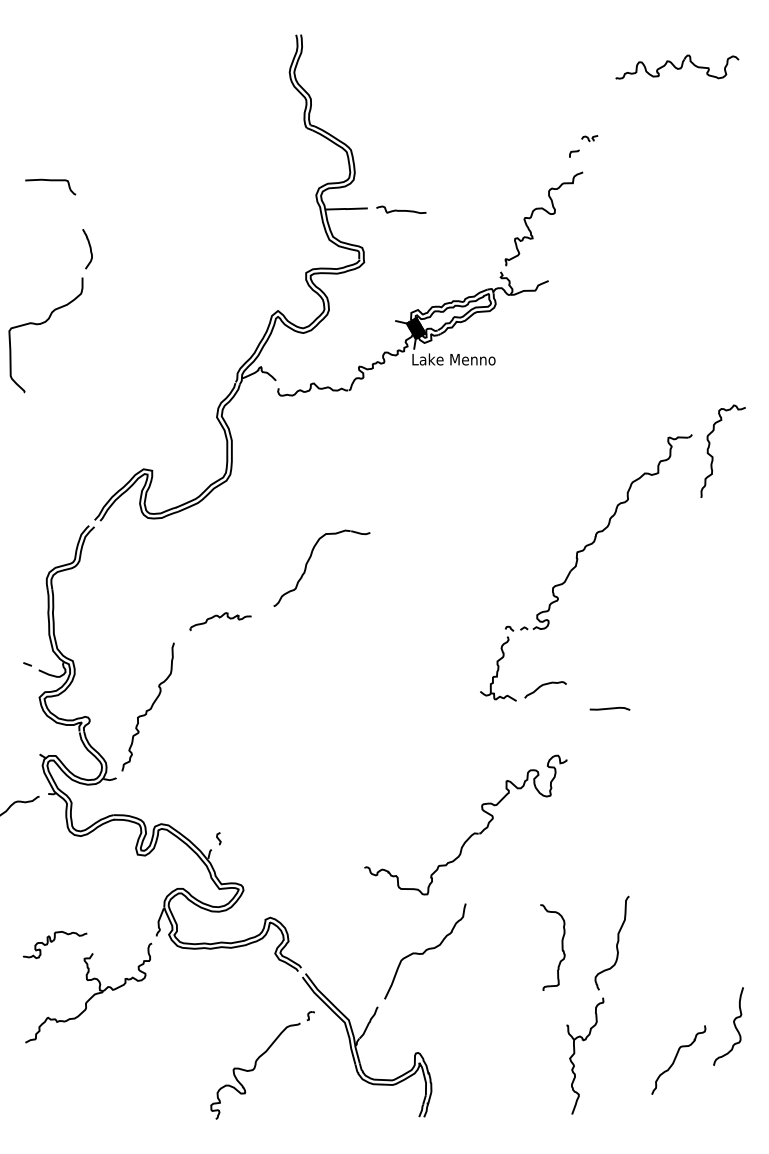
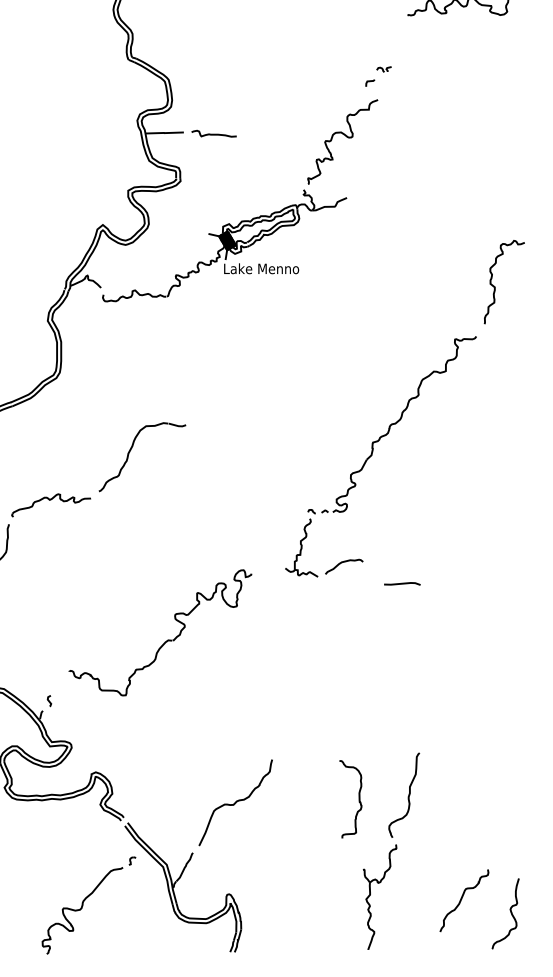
curve: (713, 456) -> (495, 286), moved
part: (220, 621) -> (50, 505), size x1.43
part: (472, 833) -> (166, 640), moved
curve: (733, 1024) -> (510, 911), moved

